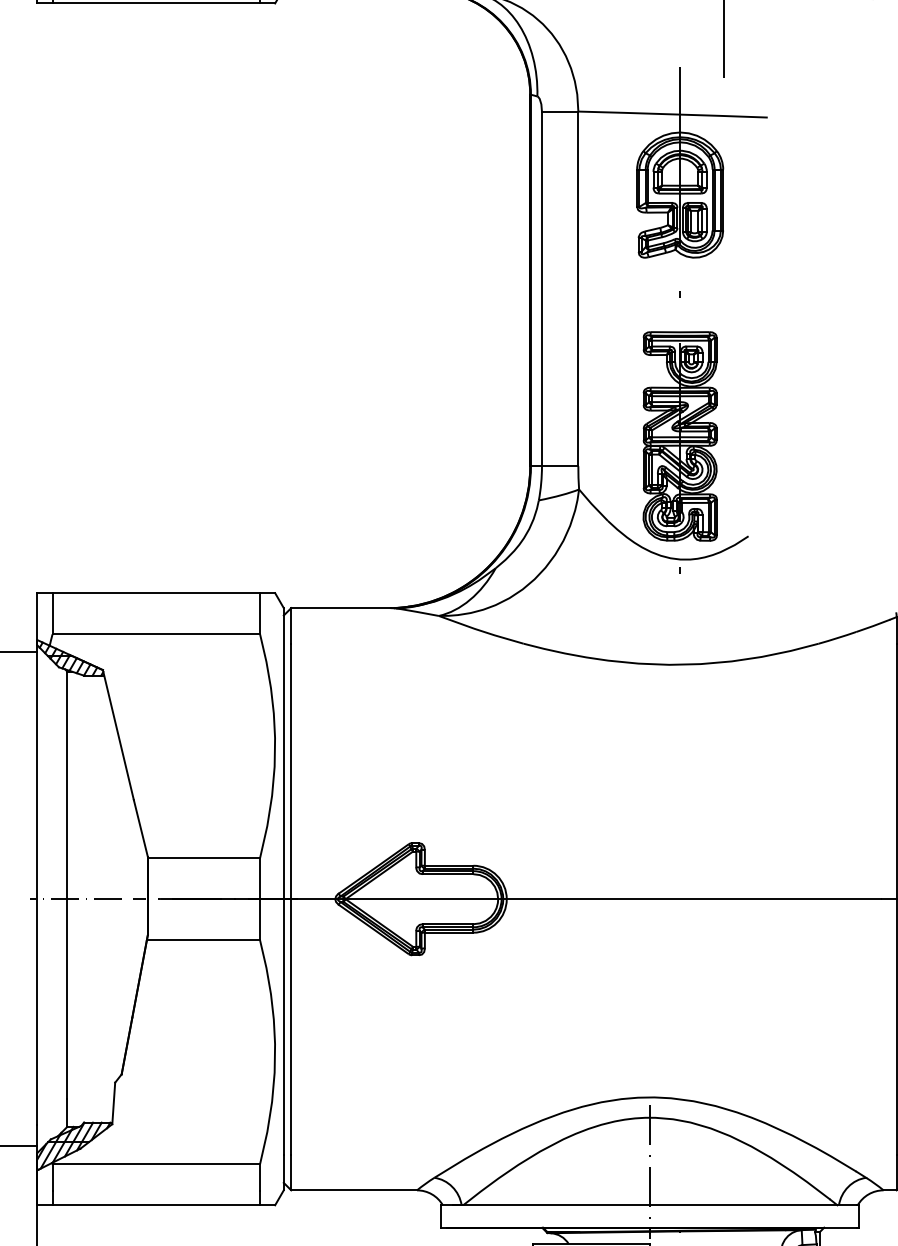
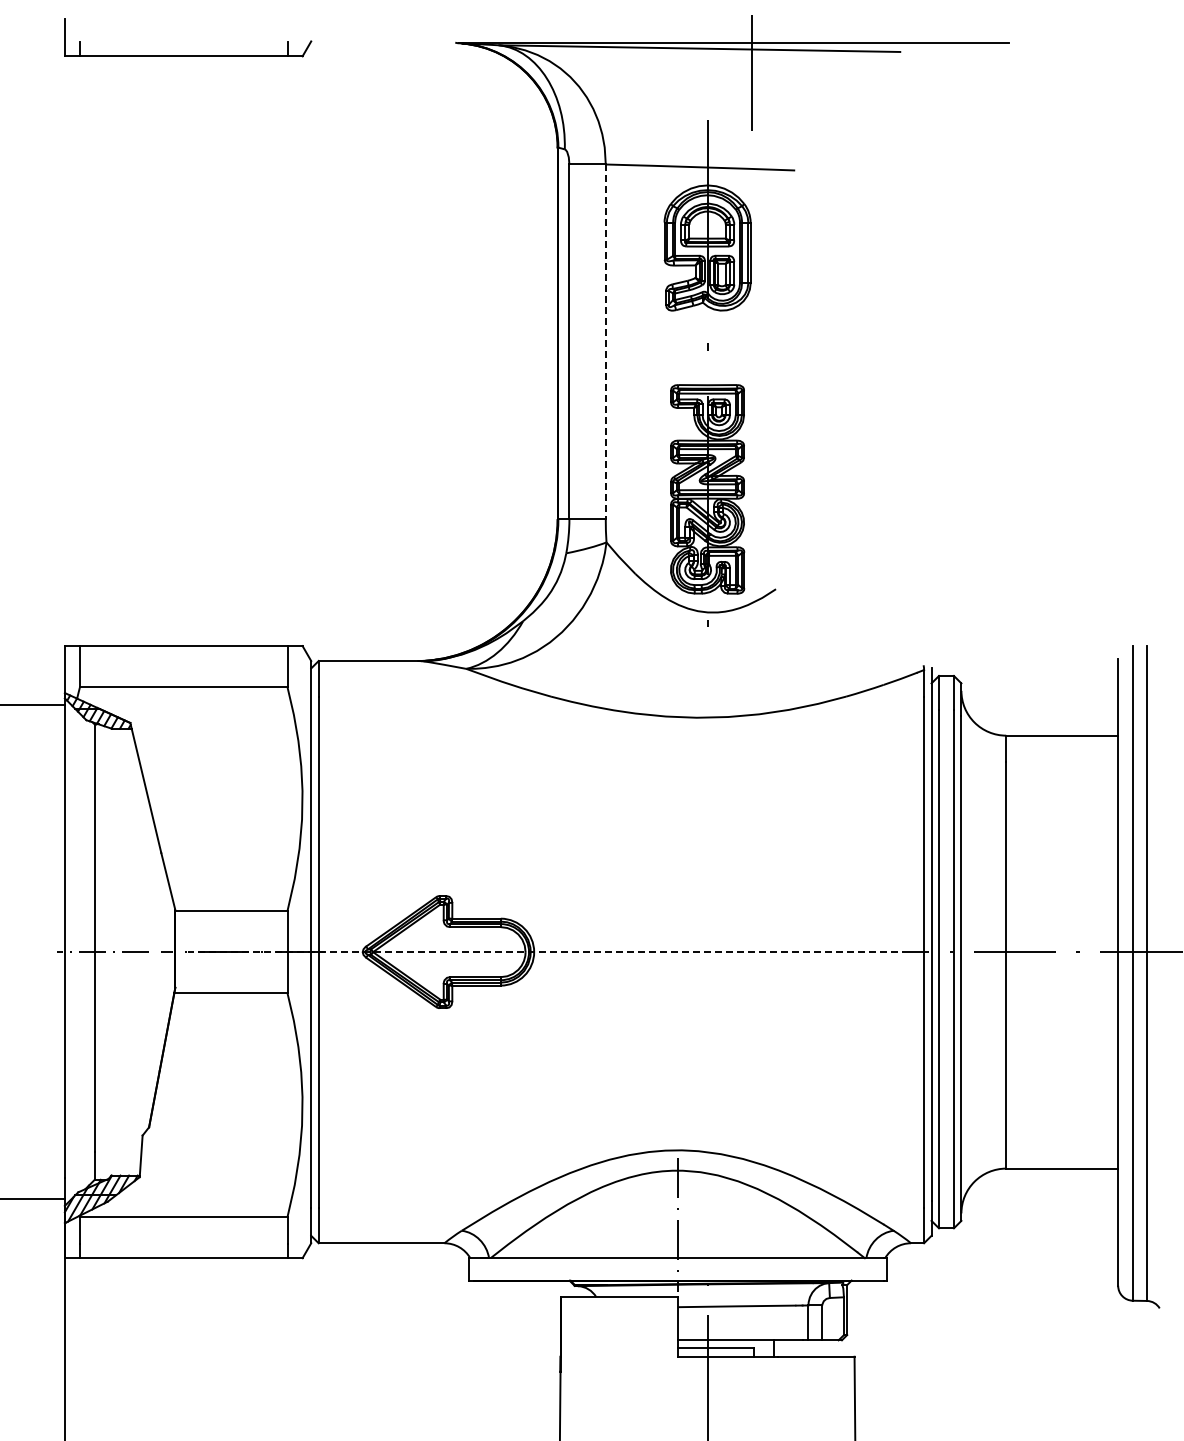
line: (578, 289) -> (605, 342), solid -> dashed
line: (521, 899) -> (548, 952), solid -> dashed

